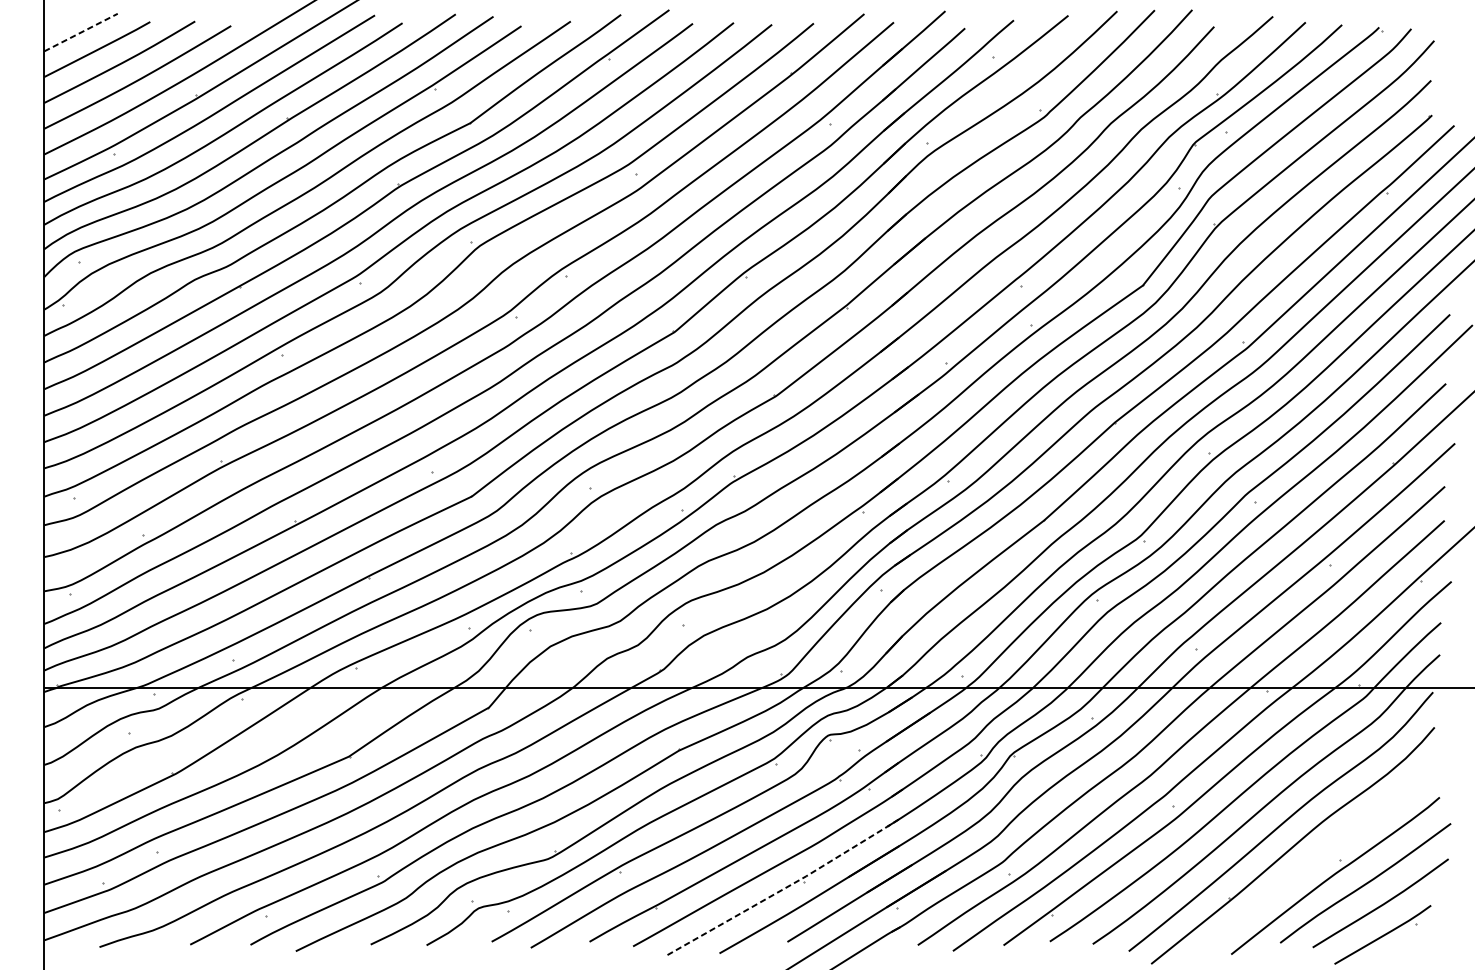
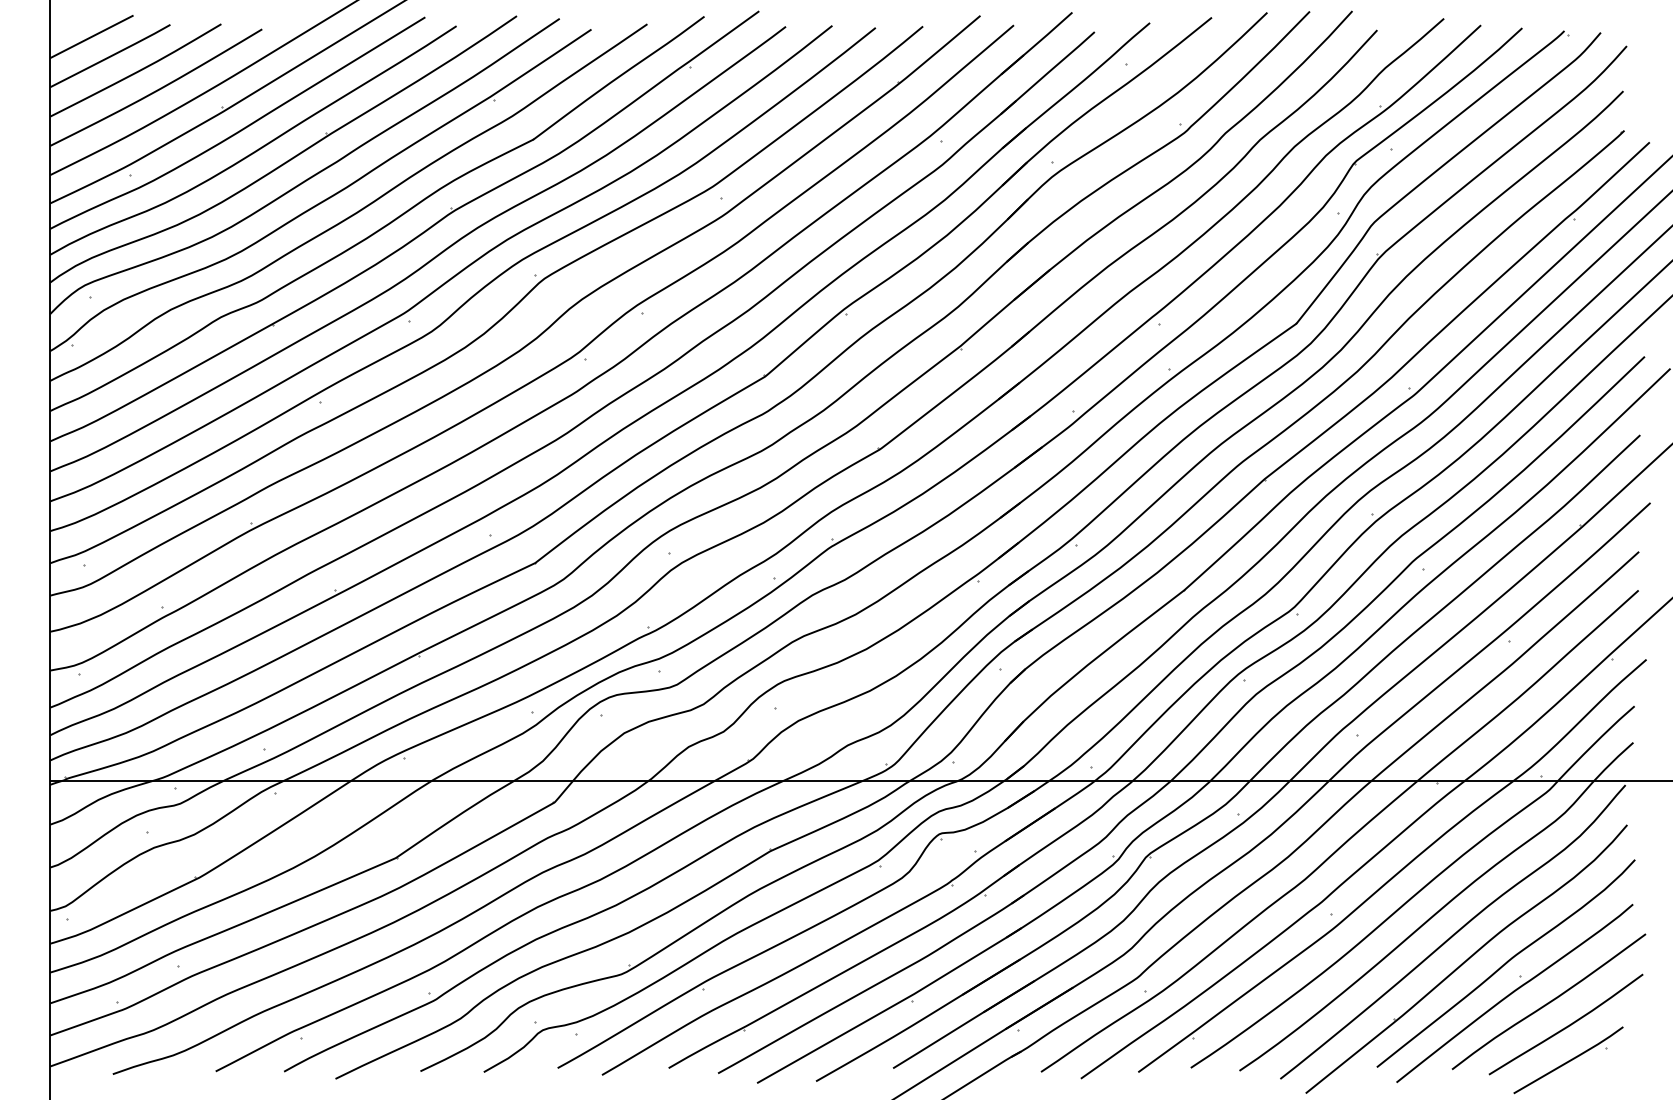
line: (80, 33) -> (91, 37), dashed -> solid
curve: (1327, 849) -> (1505, 963), added
line: (785, 887) -> (891, 1006), dashed -> solid

